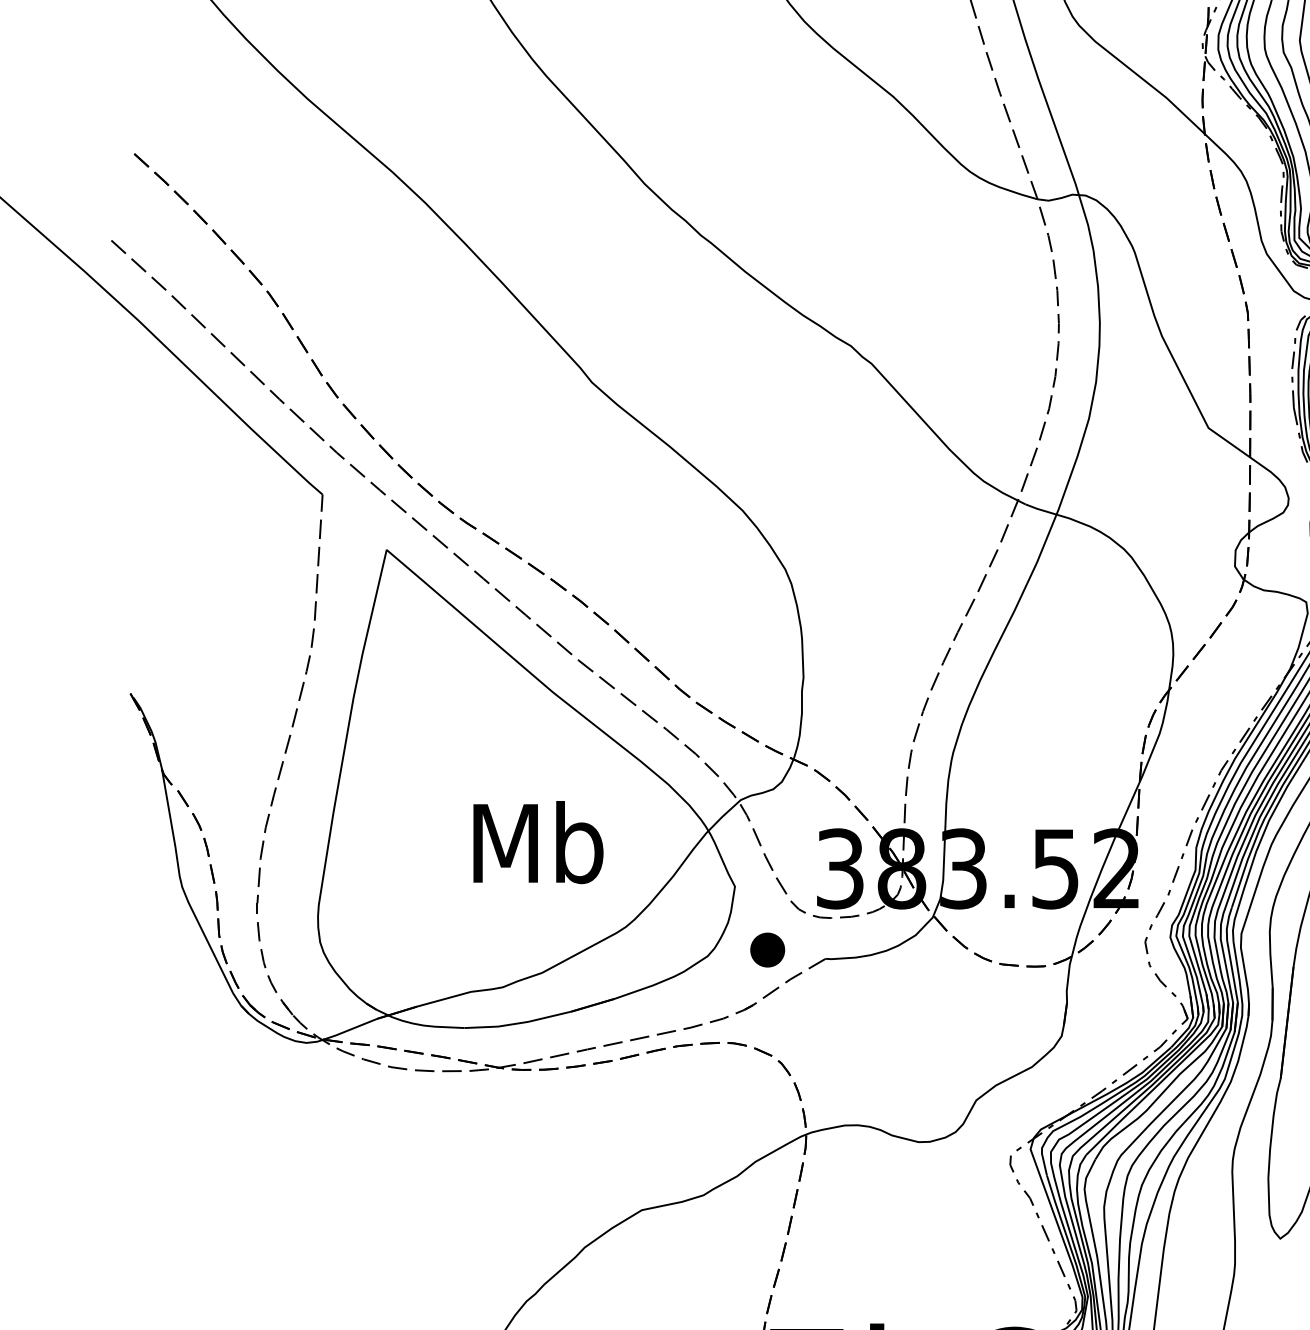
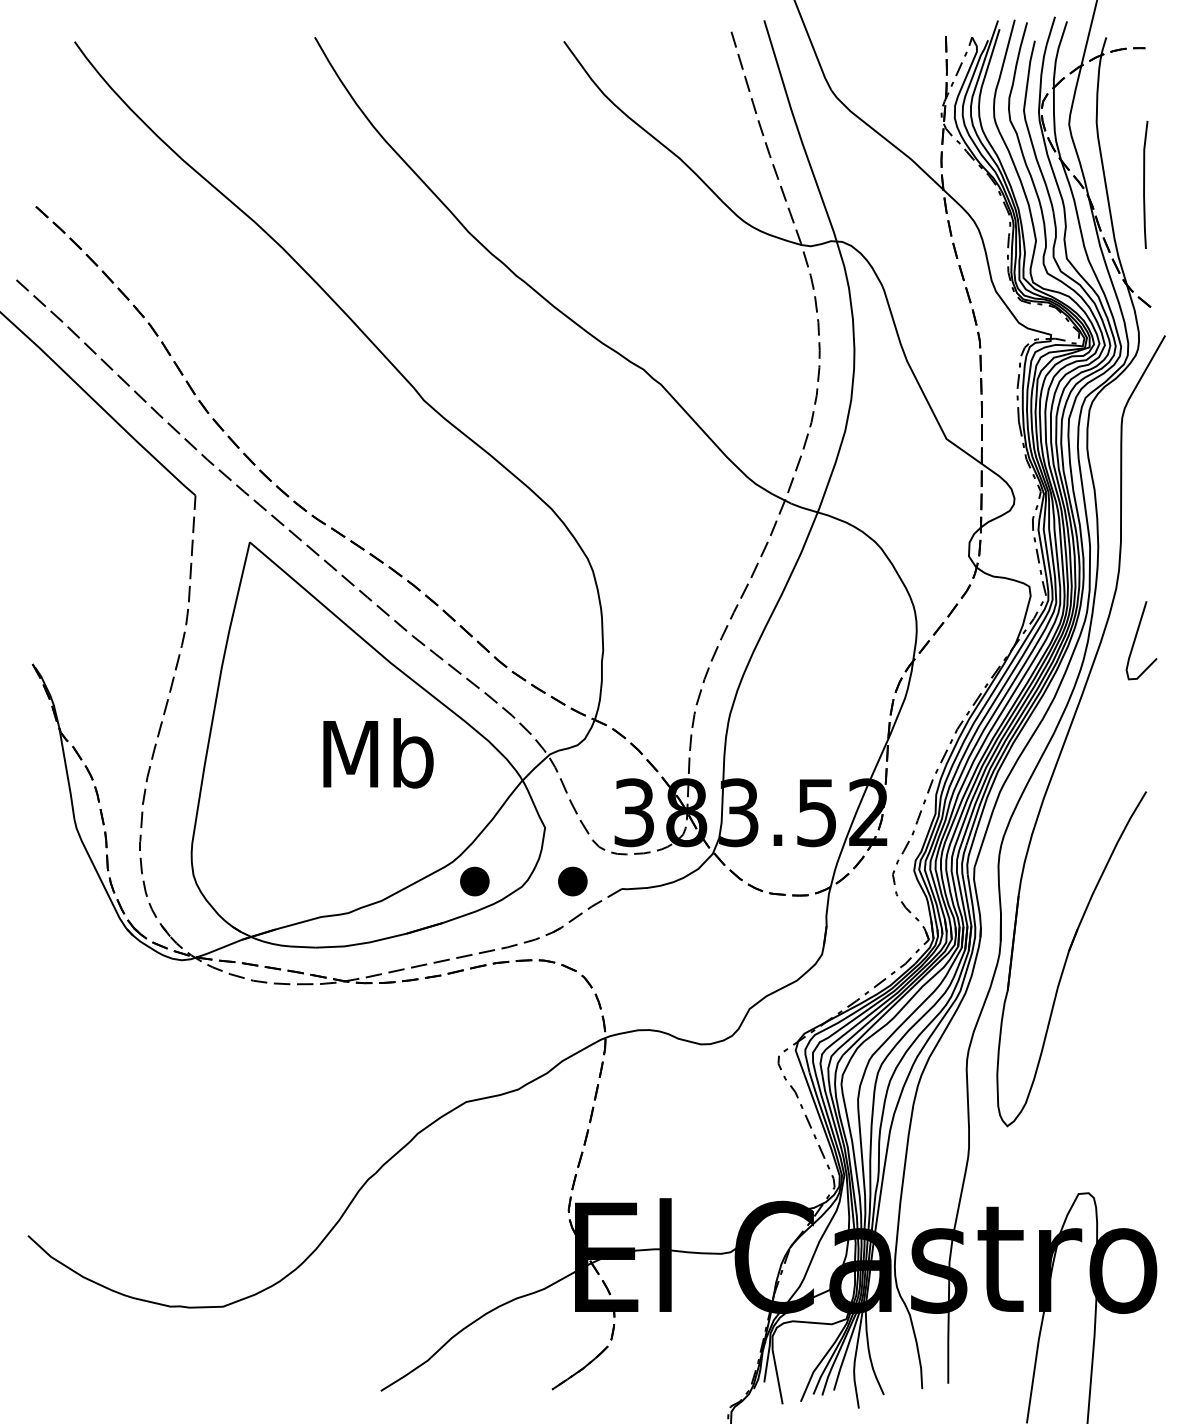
text: (538, 842) -> (378, 753), moved
part: (651, 950) -> (474, 881), added

